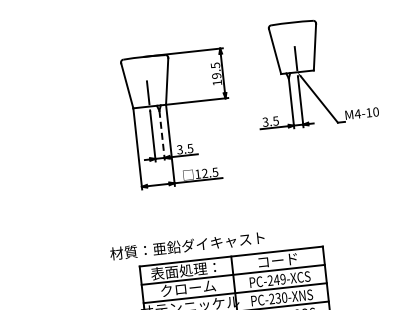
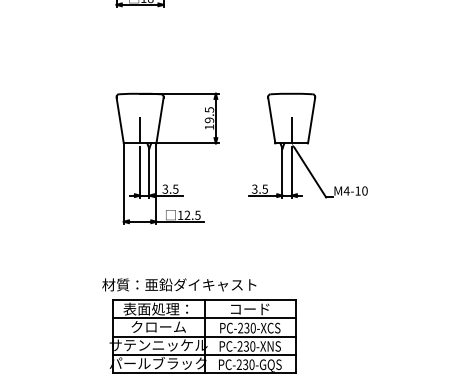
part: (313, 72) -> (307, 145), moved
line: (162, 135) -> (149, 173), dashed -> solid
text: (187, 245) -> (179, 284), moved
text: (279, 279) -> (249, 327), PC-249-XCS -> PC-230-XCS

